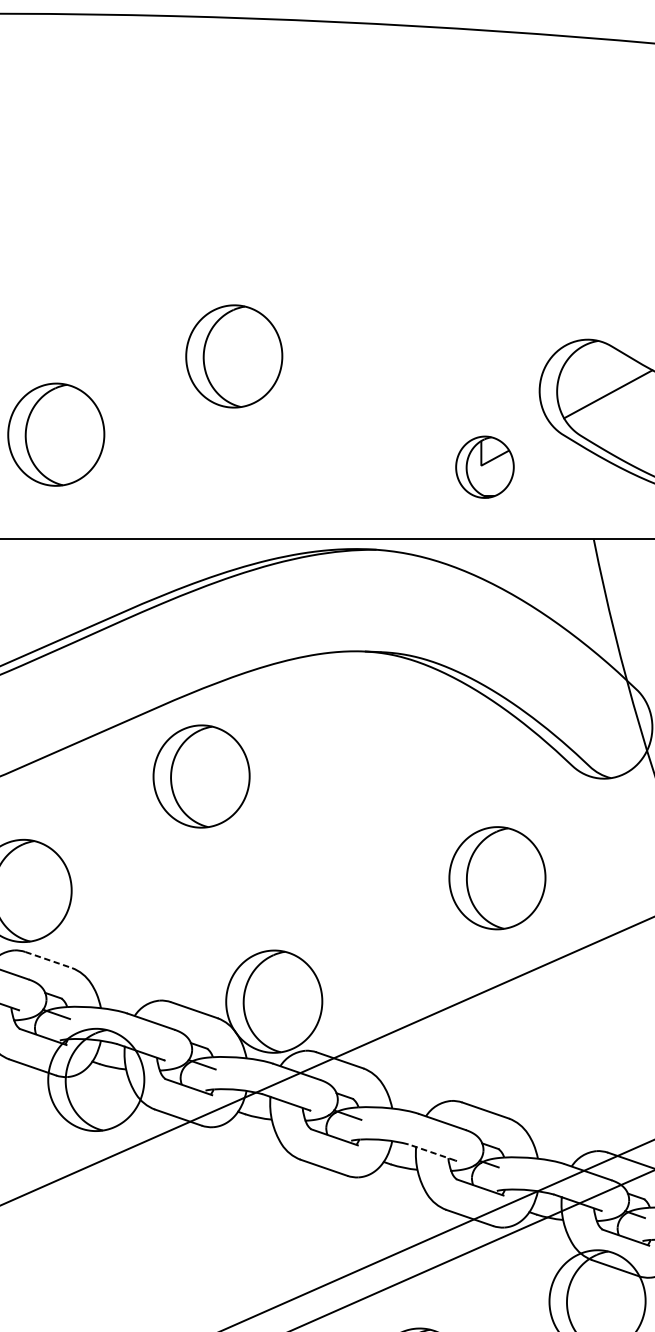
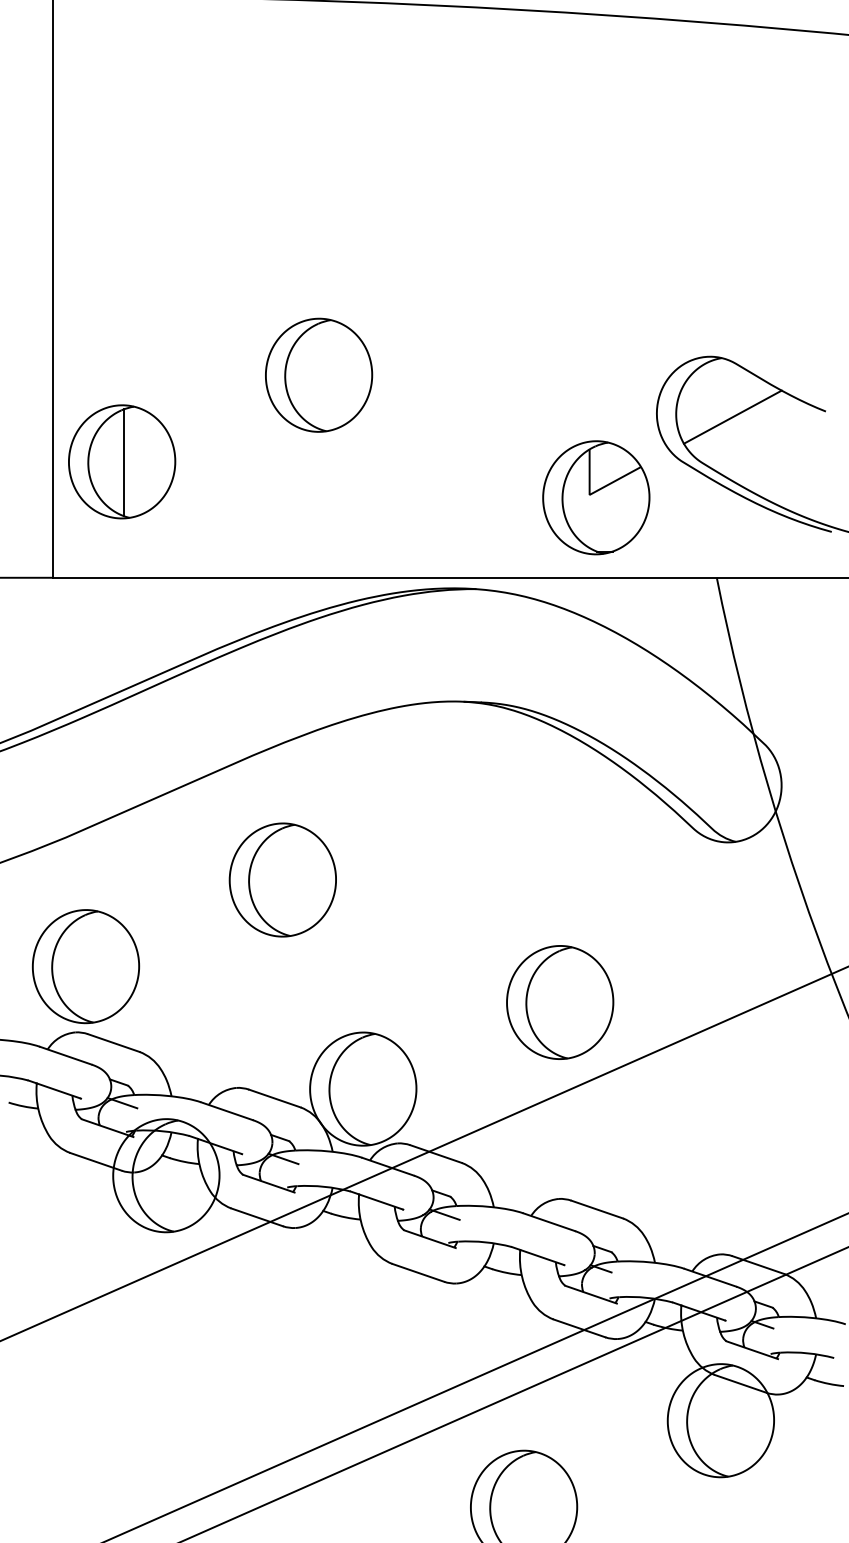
line: (58, 435) -> (124, 462), added
part: (485, 466) -> (596, 497), size x1.67
part: (201, 776) -> (282, 879), moved
part: (497, 878) -> (560, 1002), moved
line: (49, 960) -> (114, 1043), dashed -> solid
line: (431, 1152) -> (537, 1255), dashed -> solid

